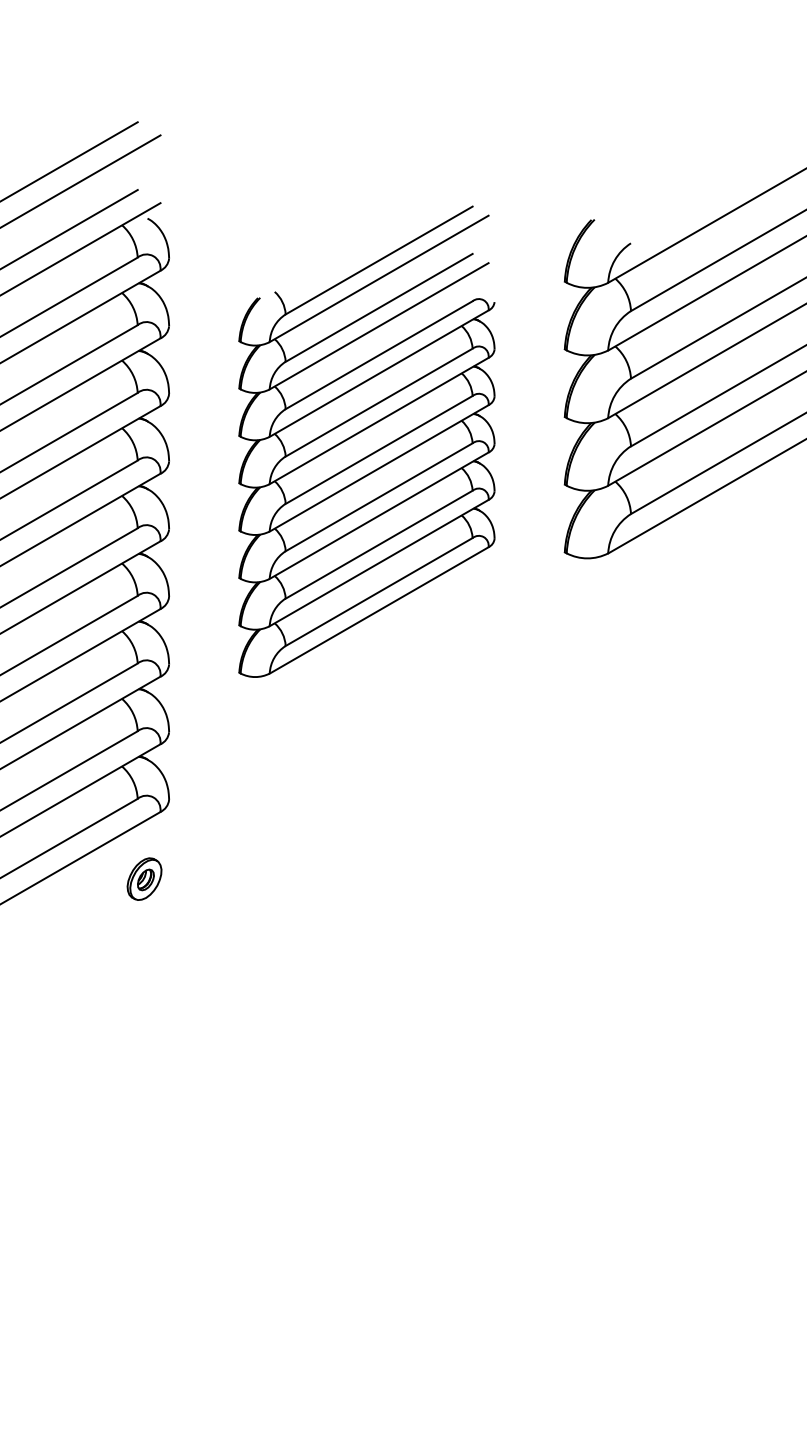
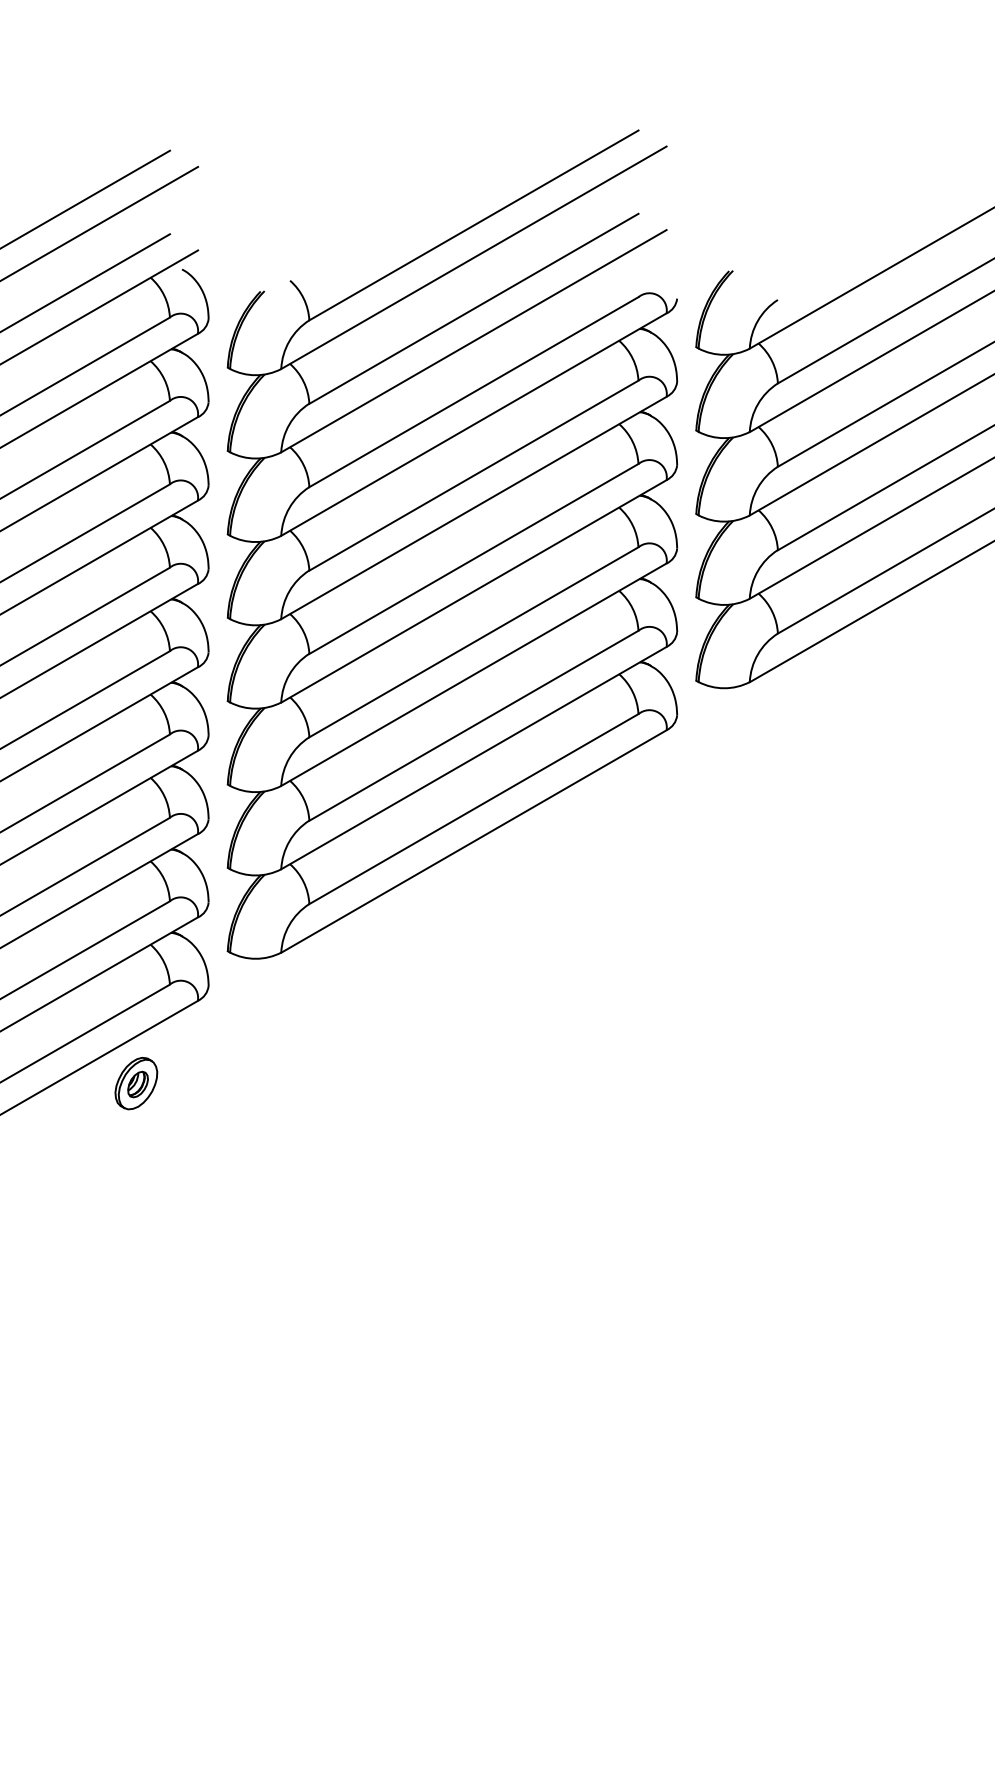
part: (366, 441) -> (452, 544), size x1.43
part: (144, 879) -> (136, 1083), moved

